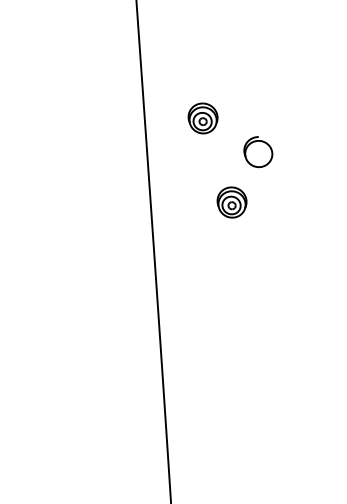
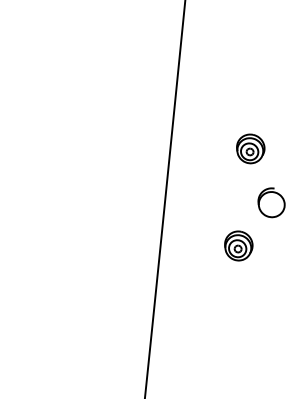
part: (202, 118) -> (250, 148), moved

